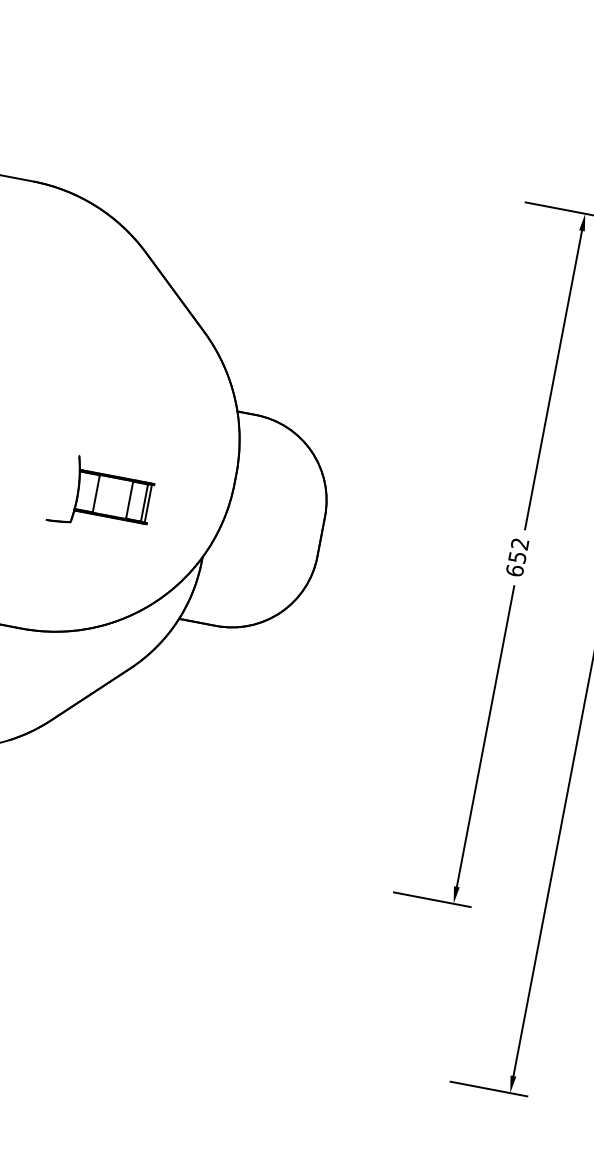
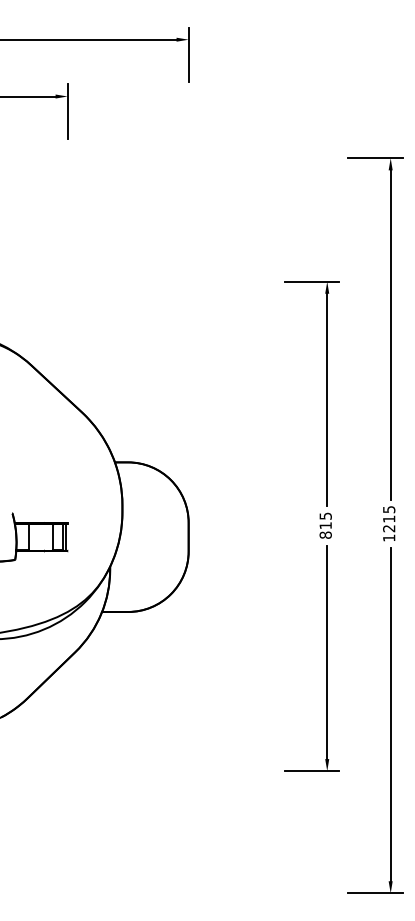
text: (517, 557) -> (325, 525), 652 -> 815

